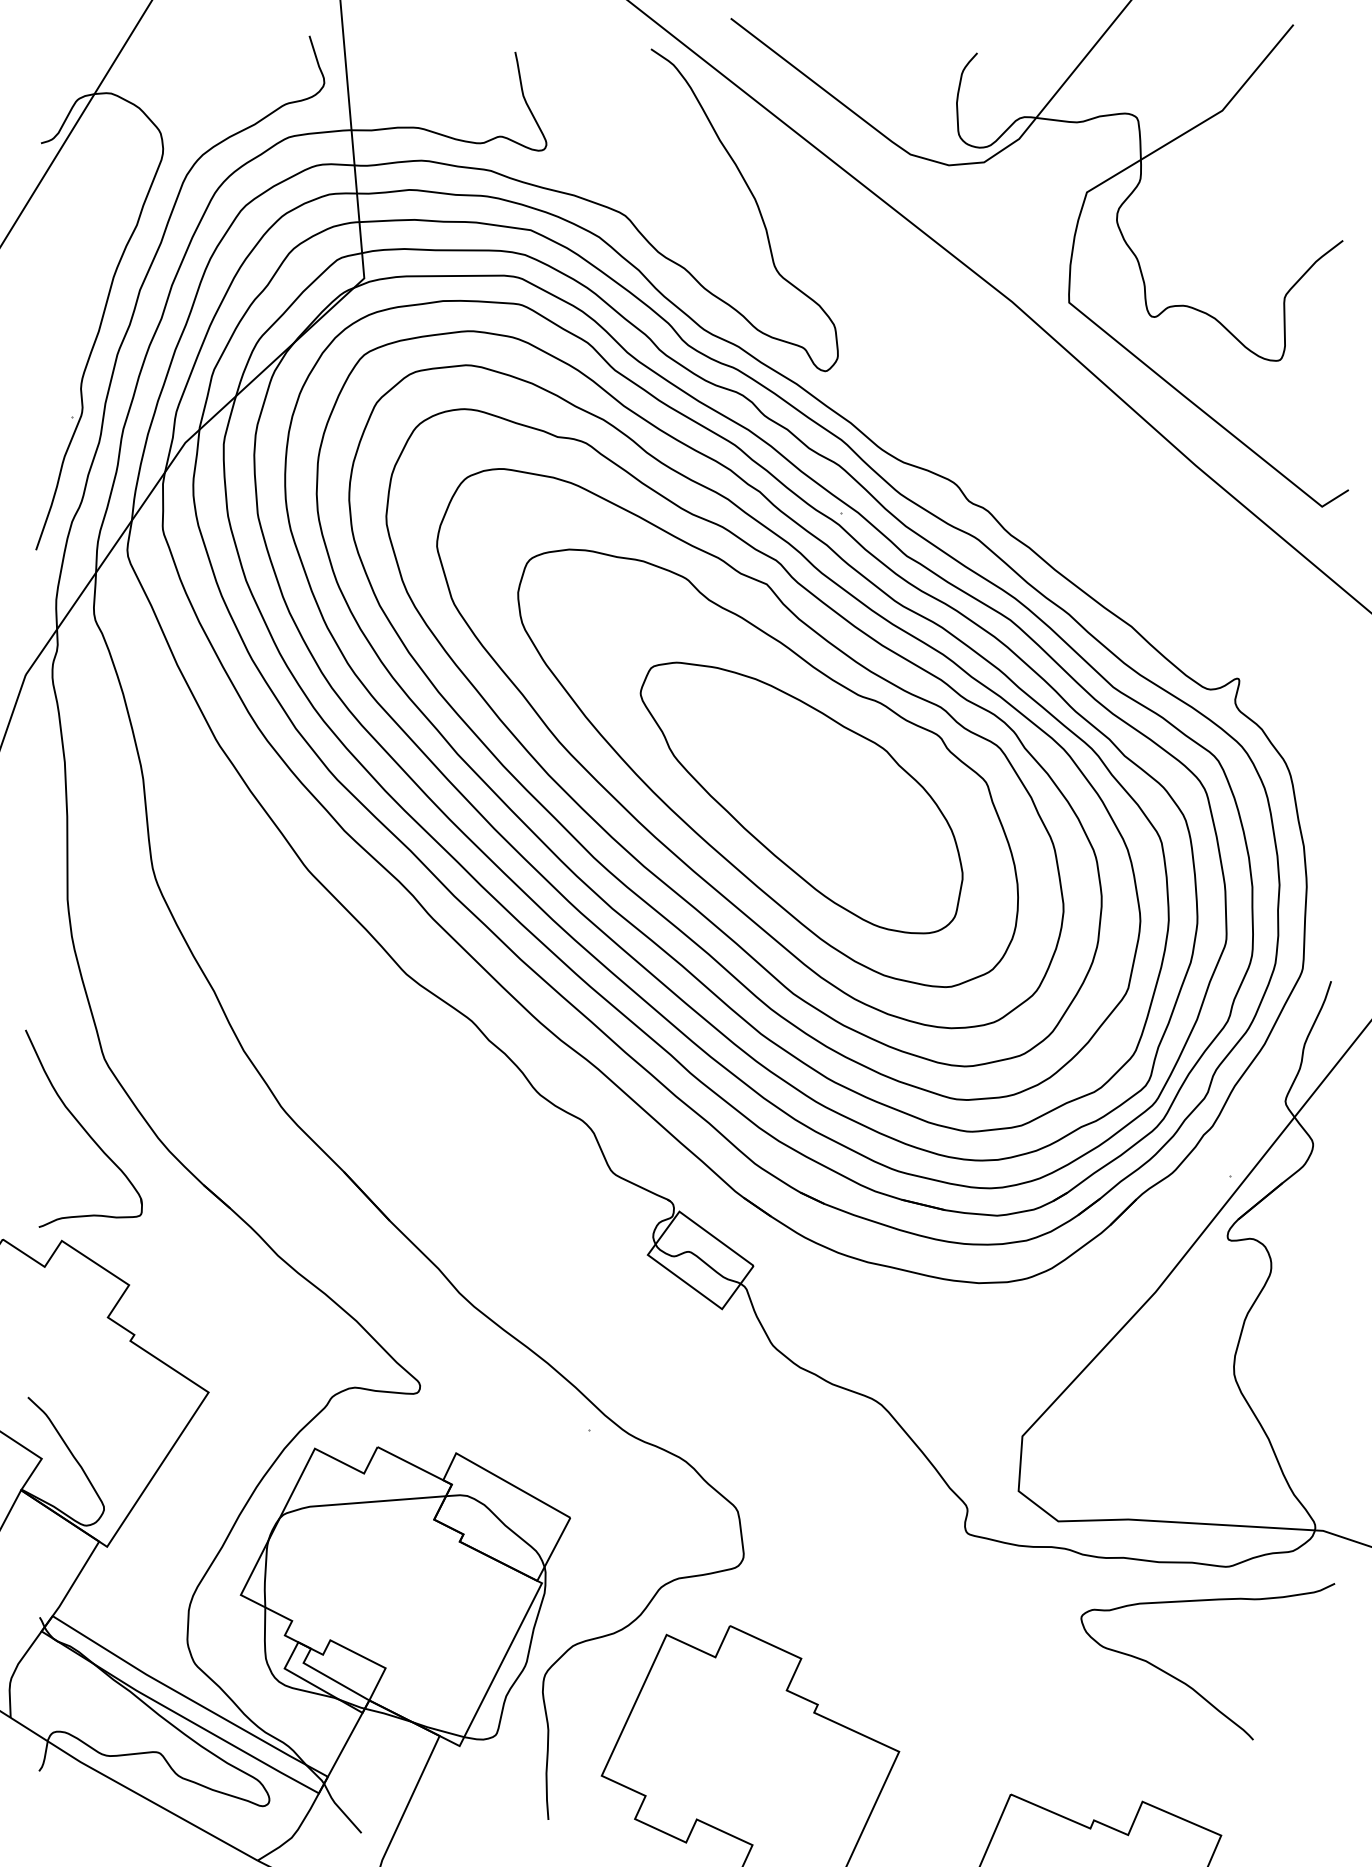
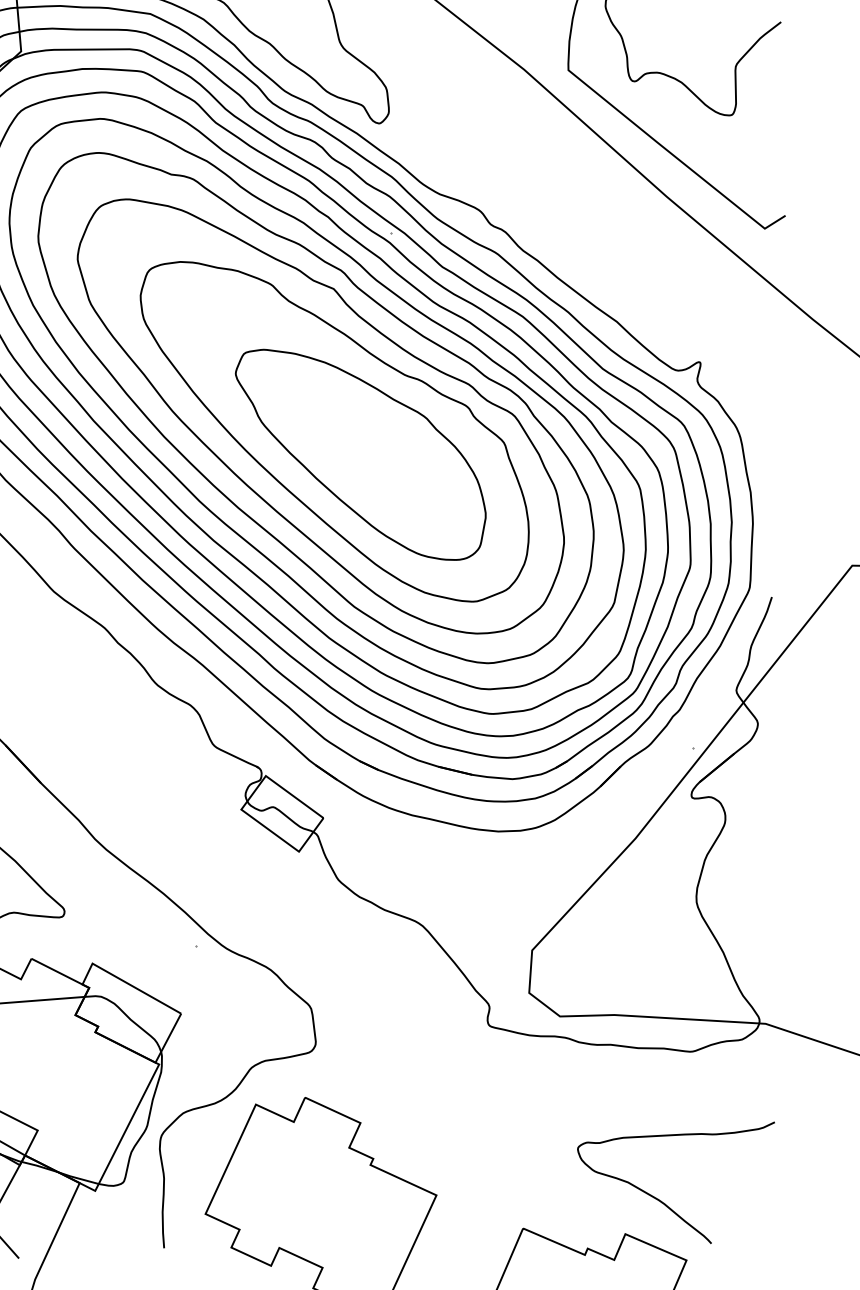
curve: (1188, 1684) -> (661, 1200), moved

